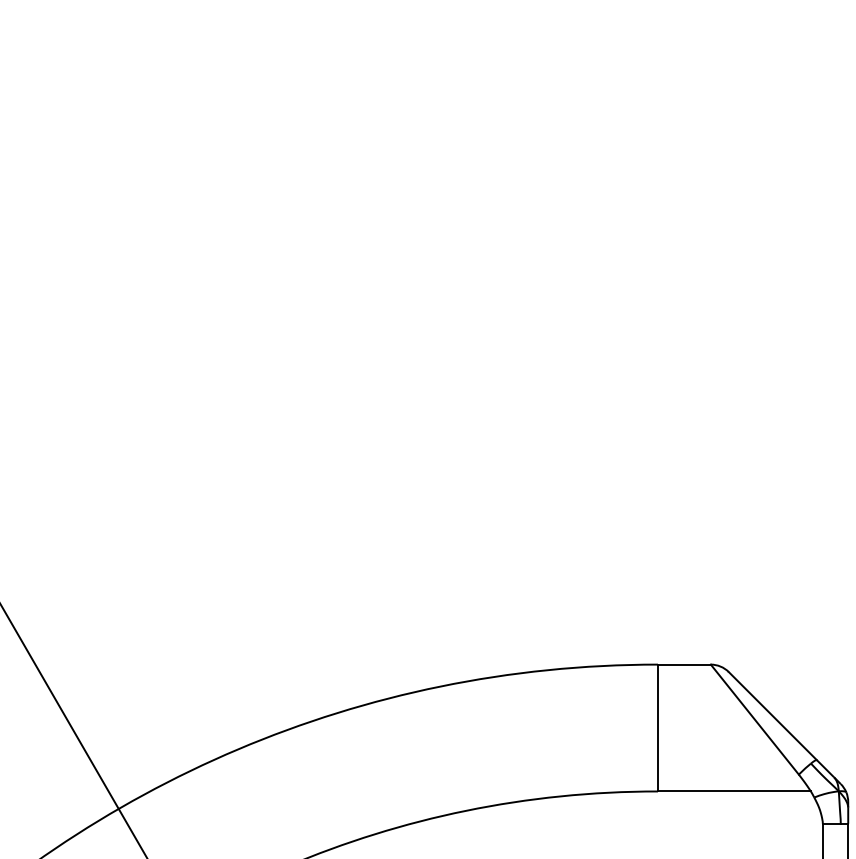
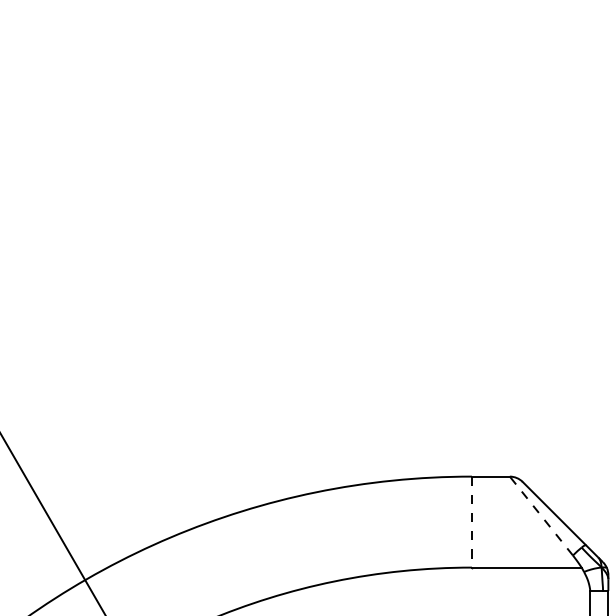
line: (754, 719) -> (541, 515), solid -> dashed
line: (657, 728) -> (471, 522), solid -> dashed

